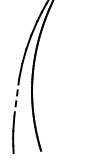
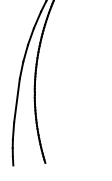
line: (16, 97) -> (16, 100), dashed -> solid

